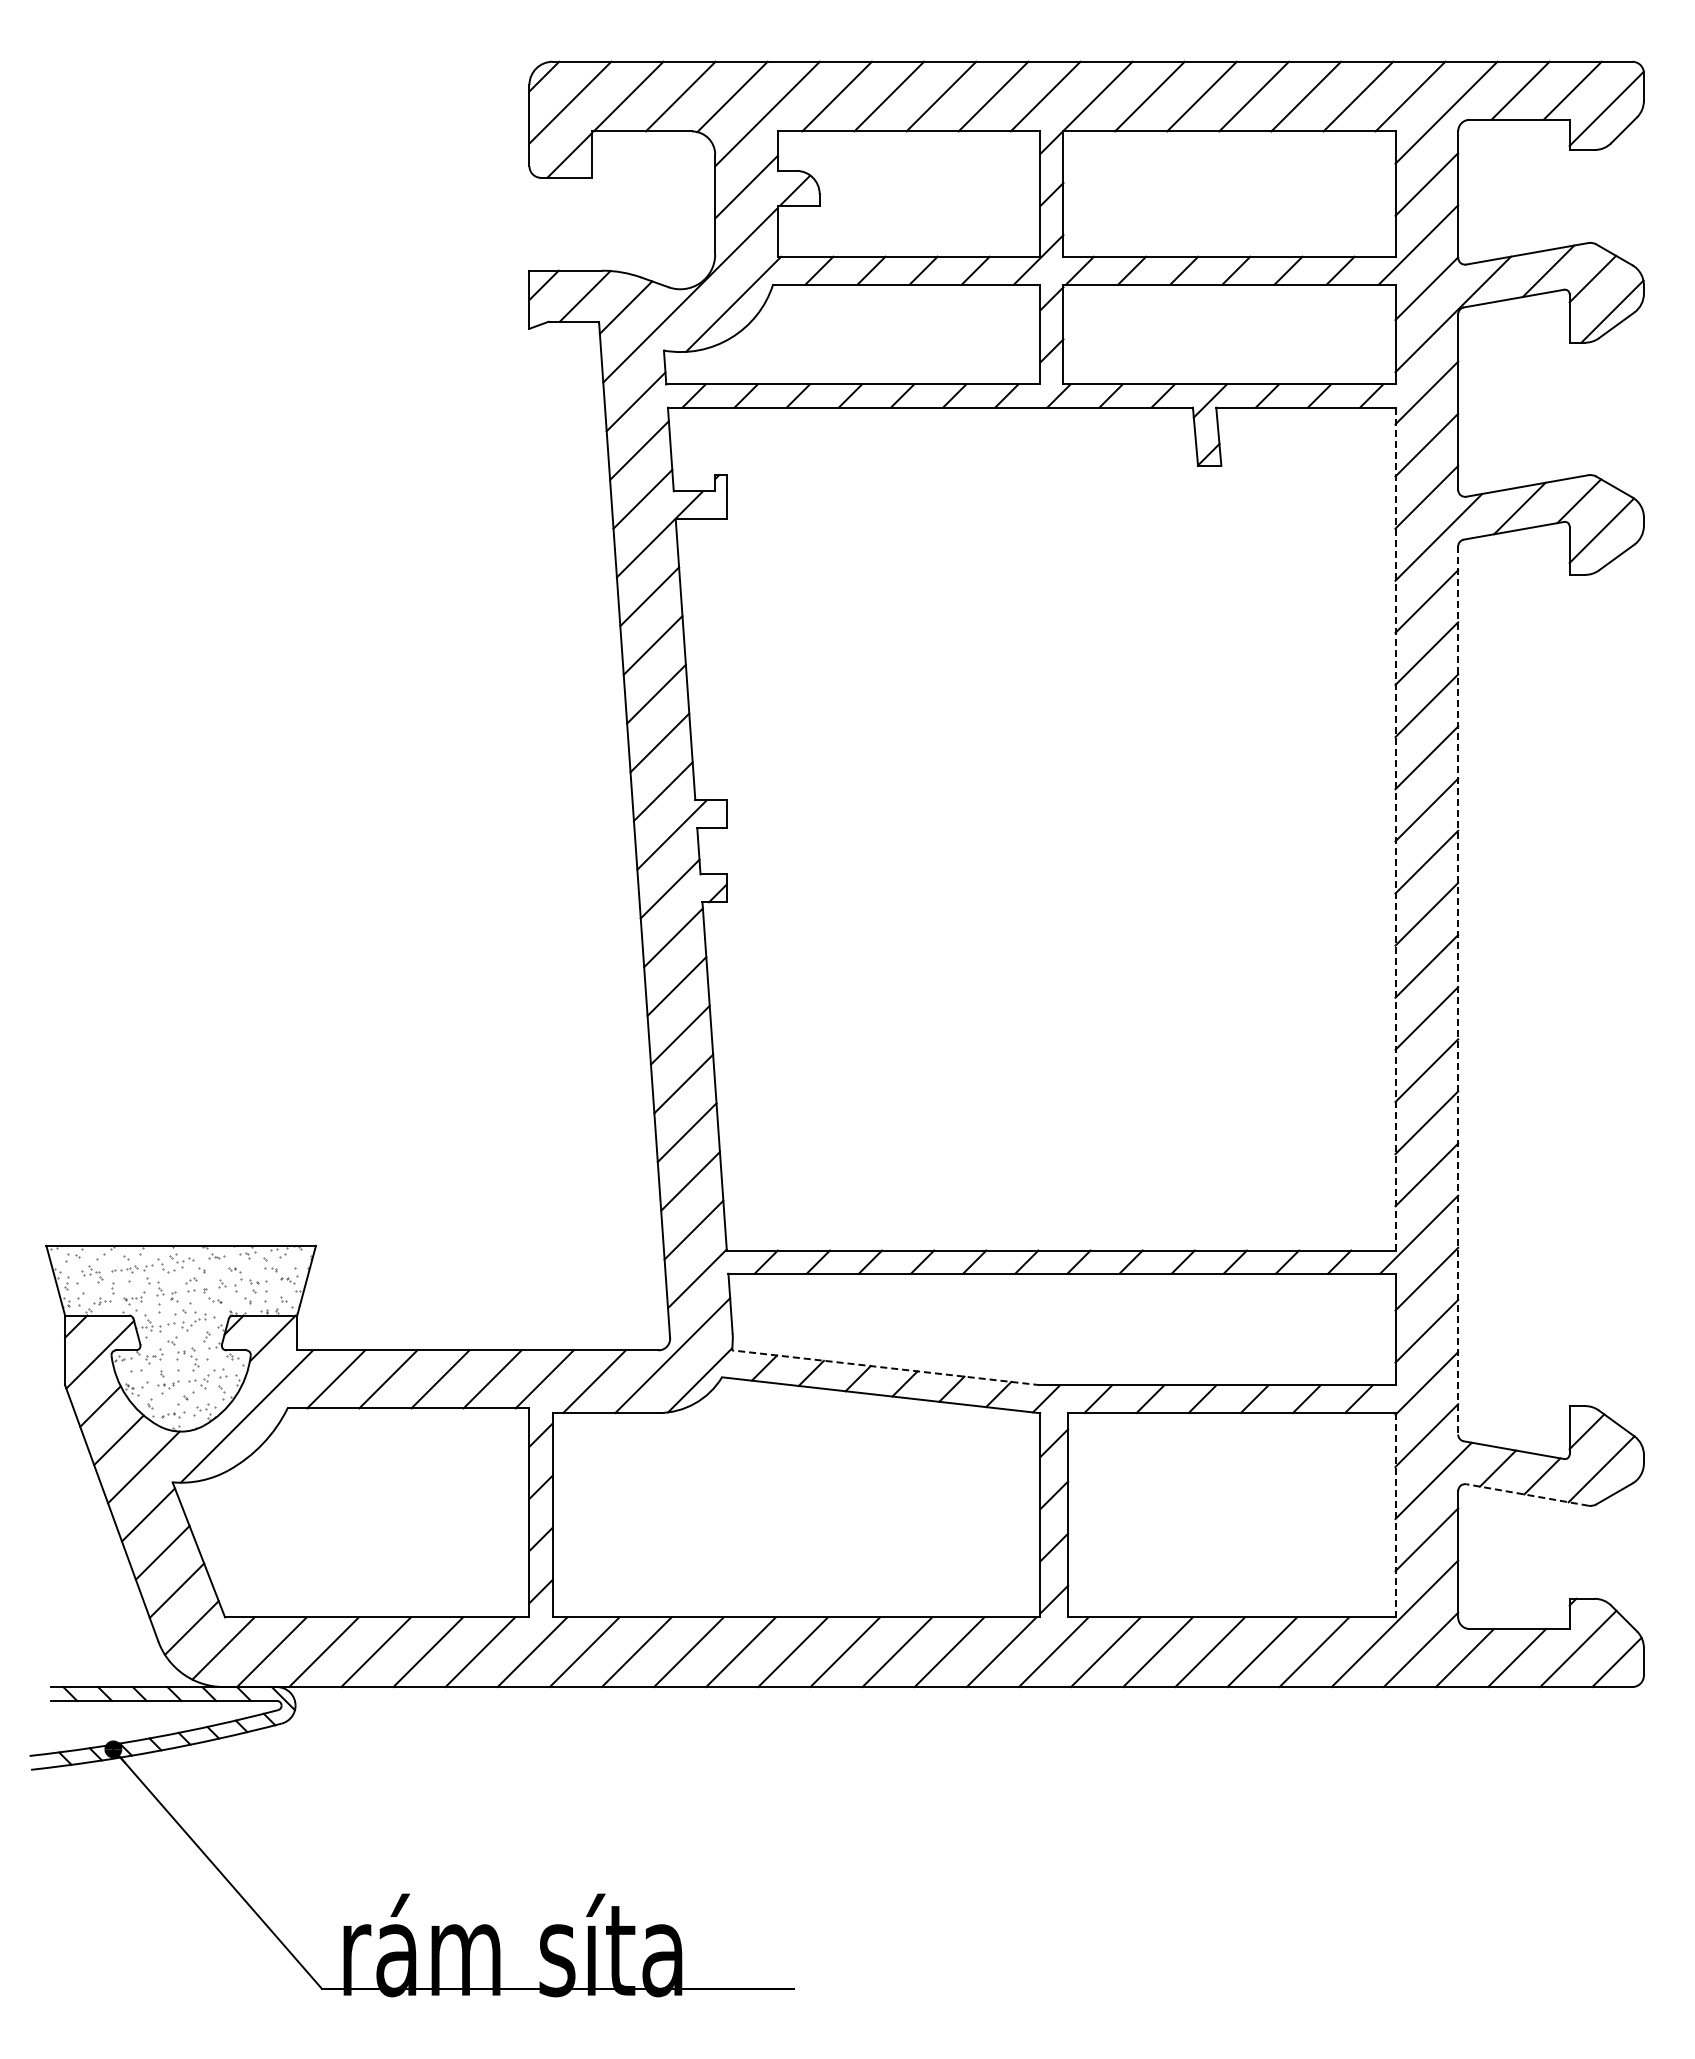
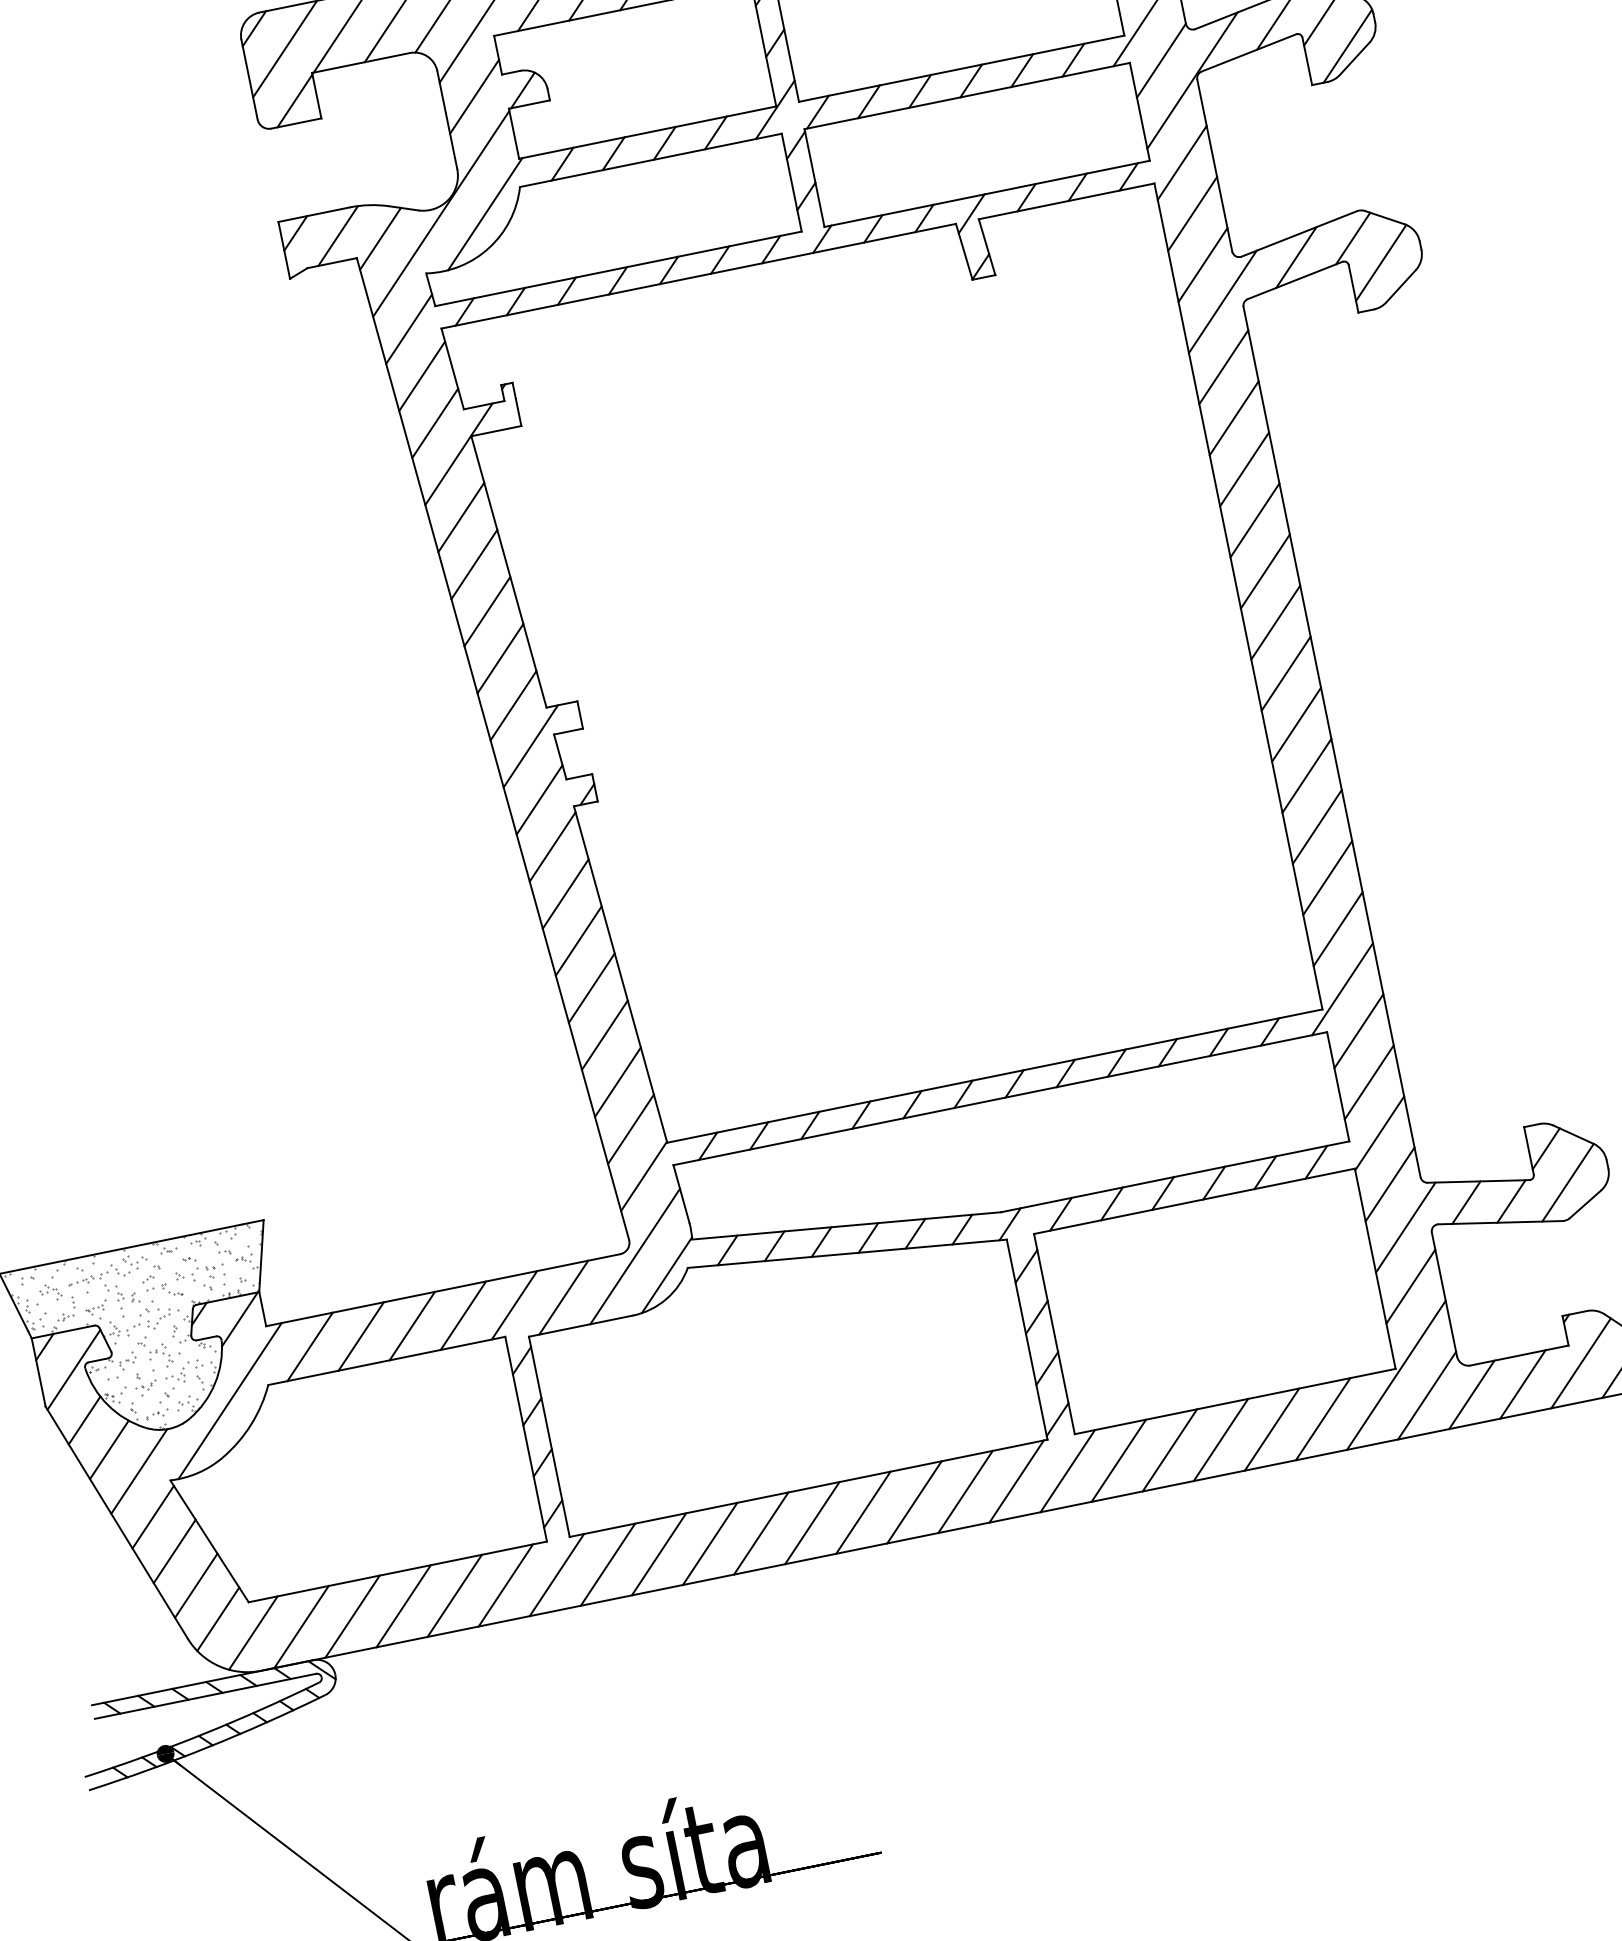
line: (1395, 829) -> (1238, 596), dashed -> solid
line: (1458, 991) -> (1332, 743), dashed -> solid
line: (885, 1367) -> (846, 1225), dashed -> solid
line: (1526, 1494) -> (1499, 1222), dashed -> solid
line: (1395, 1515) -> (1375, 1269), dashed -> solid

